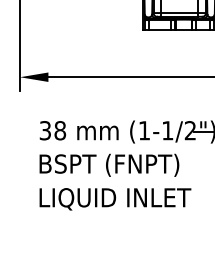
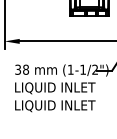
text: (115, 165) -> (55, 88), BSPT (FNPT) -> LIQUID INLET

